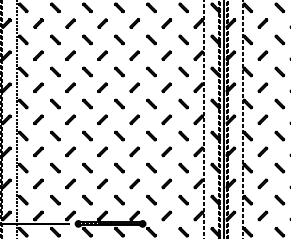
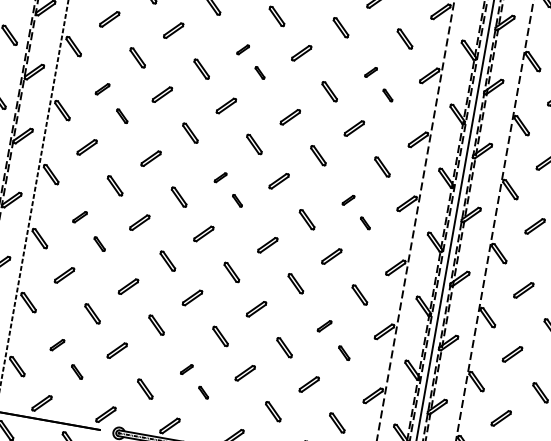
part: (110, 31) -> (250, 60), size x0.6
part: (174, 31) -> (378, 83), size x0.6
part: (46, 63) -> (111, 101), size x0.7
part: (110, 95) -> (228, 188), size x0.6
part: (174, 95) -> (355, 210), size x0.6
part: (46, 127) -> (89, 229), size x0.7
part: (174, 159) -> (333, 338), size x0.7
part: (46, 191) -> (66, 357), size x0.7
part: (110, 191) -> (194, 379), size x0.6

